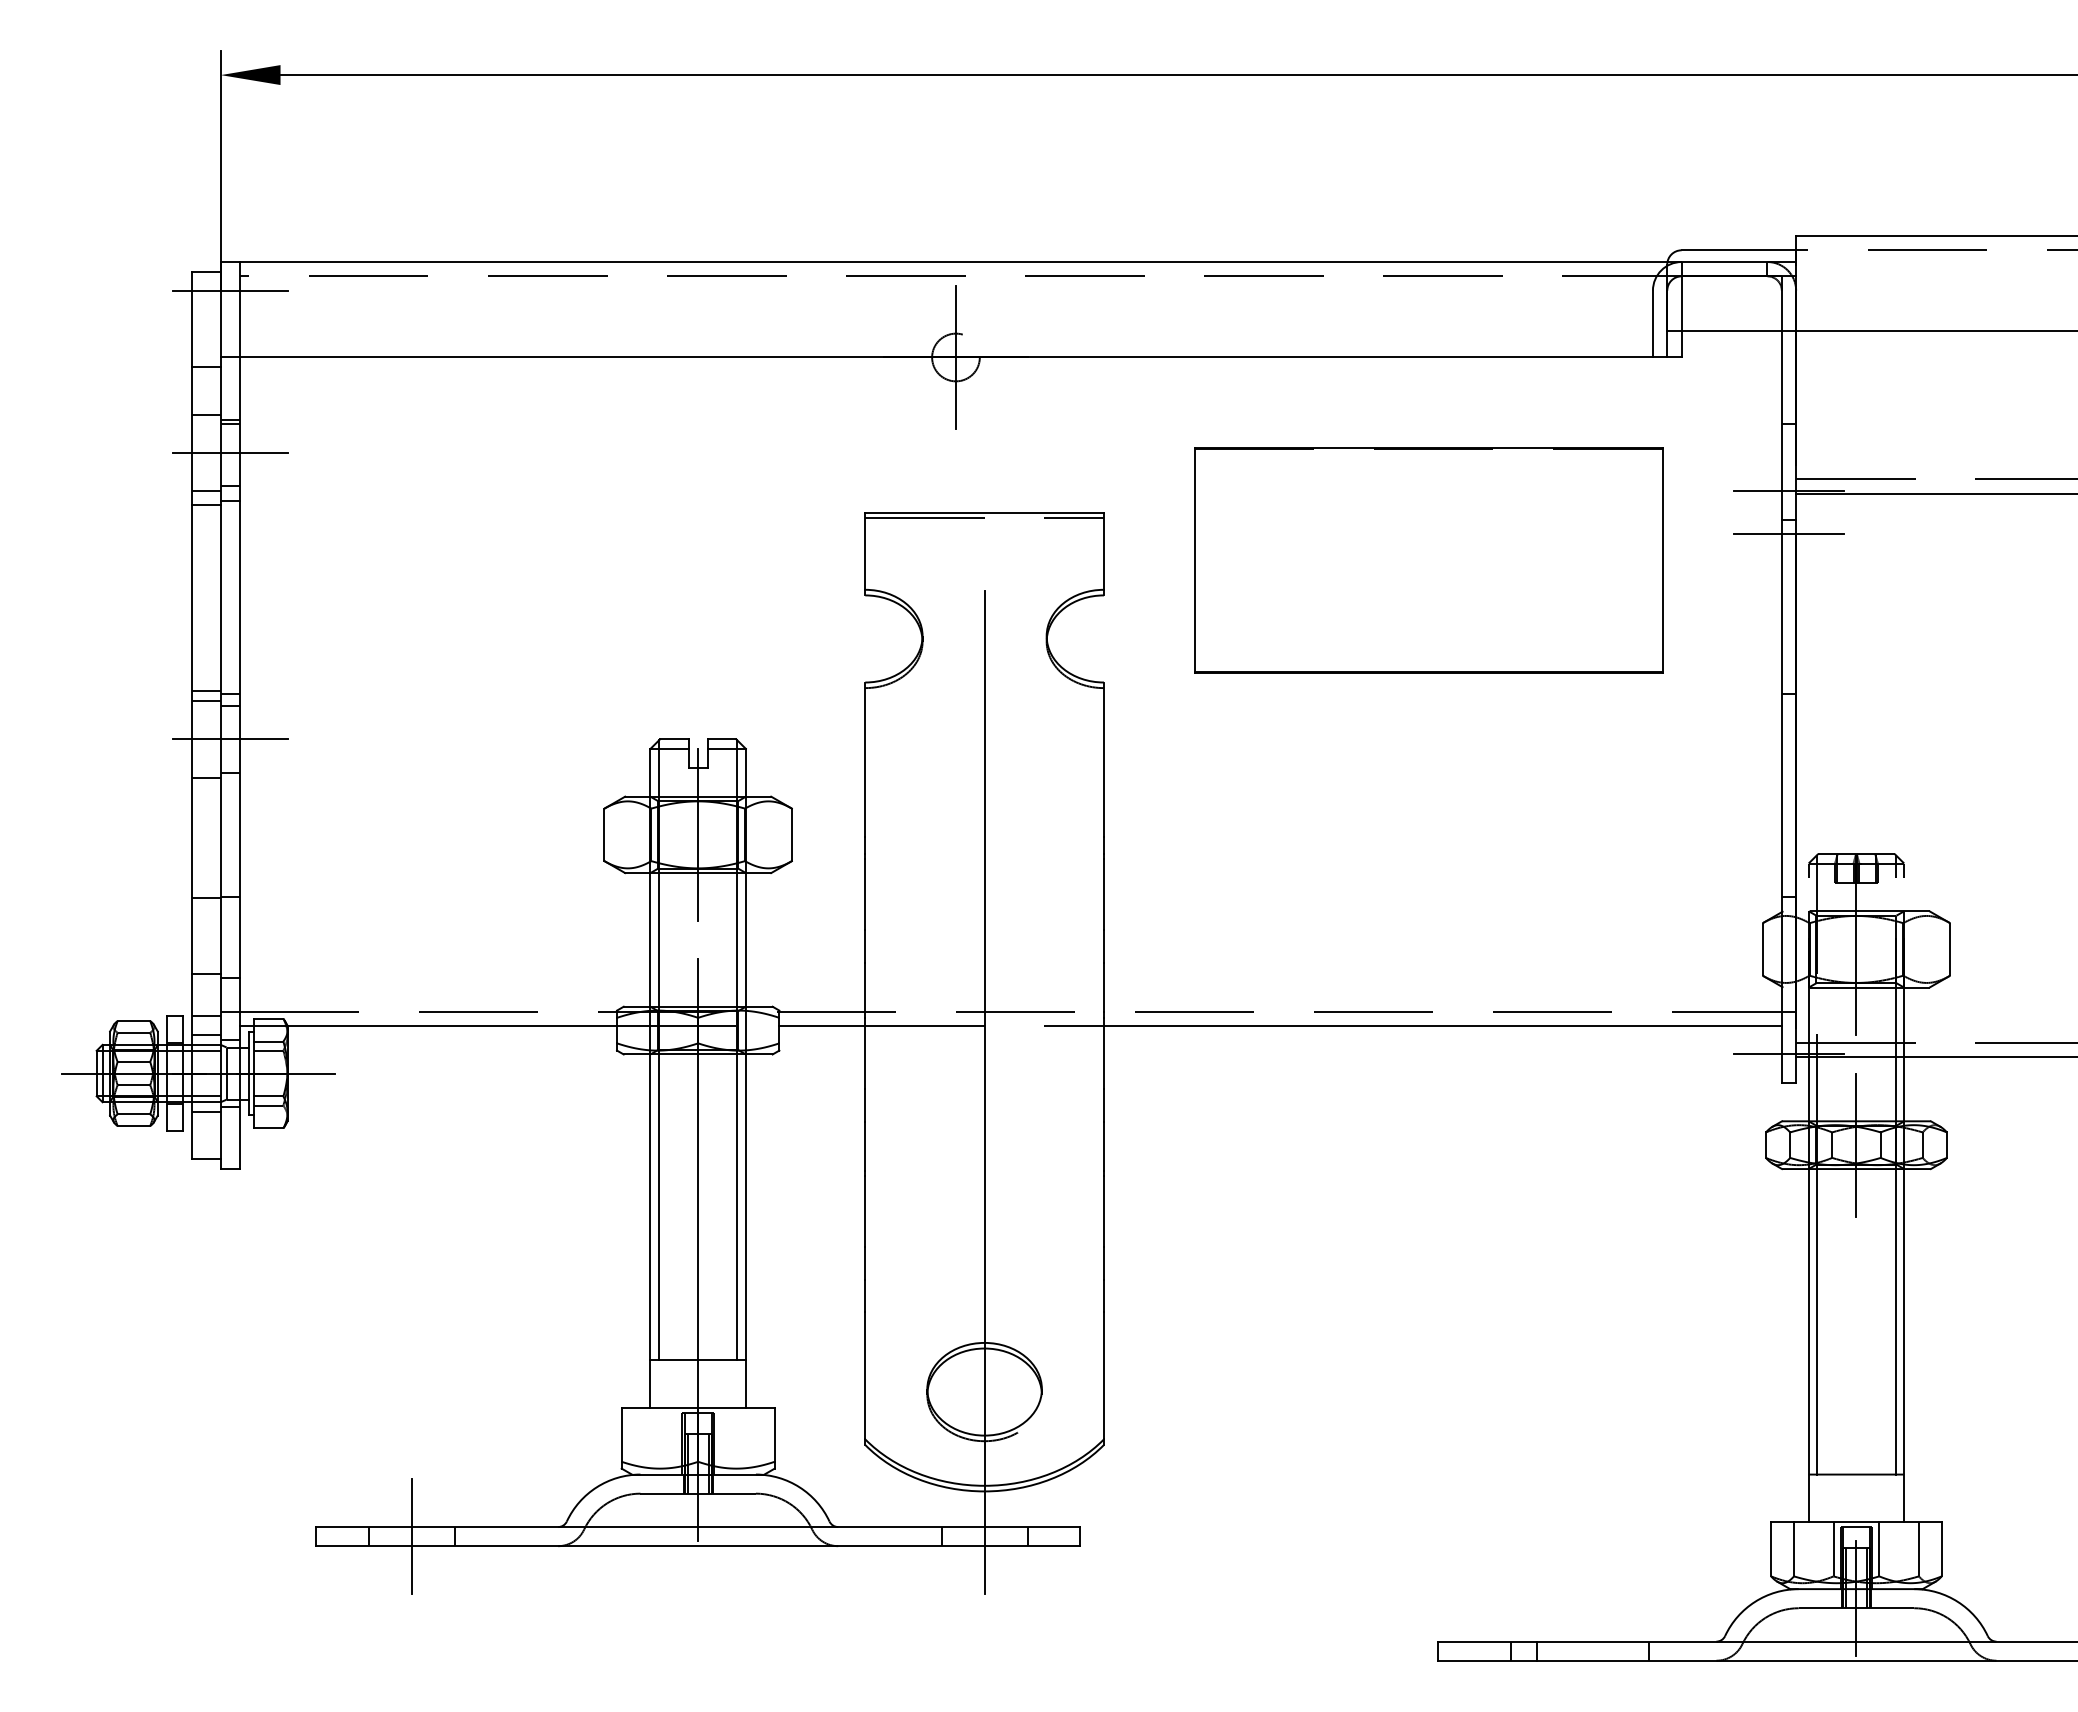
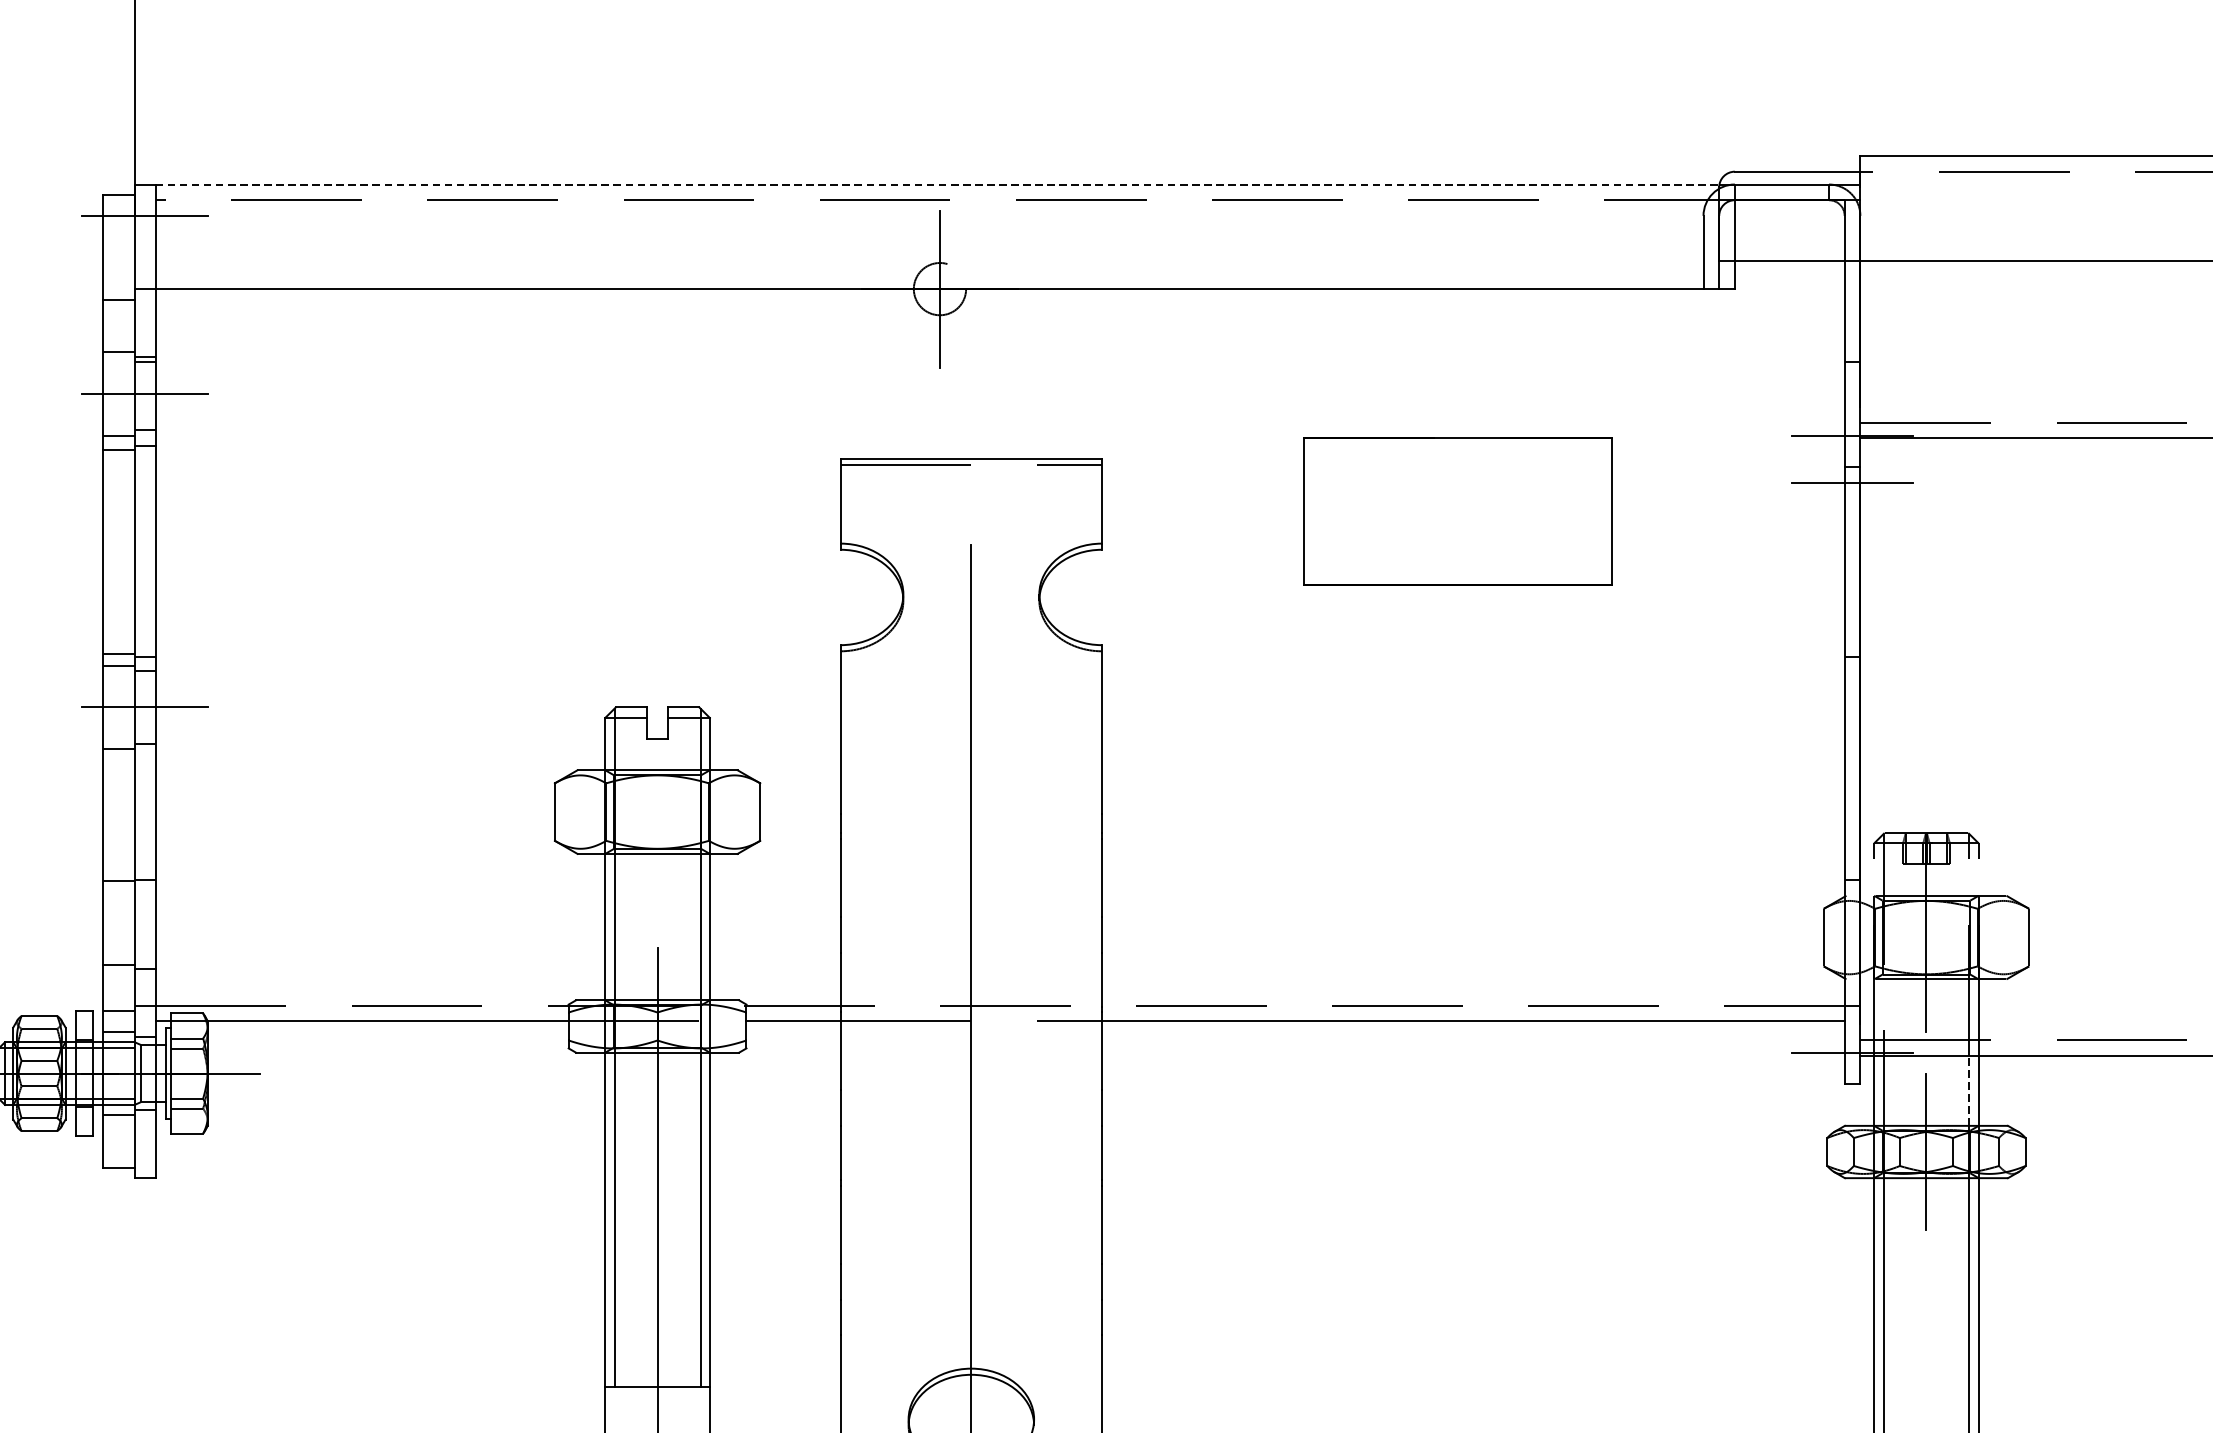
line: (953, 262) -> (937, 185), solid -> dashed
part: (1428, 560) -> (1457, 511), size x0.6
line: (698, 834) -> (657, 811), removed
line: (1895, 1088) -> (1969, 1089), solid -> dashed

